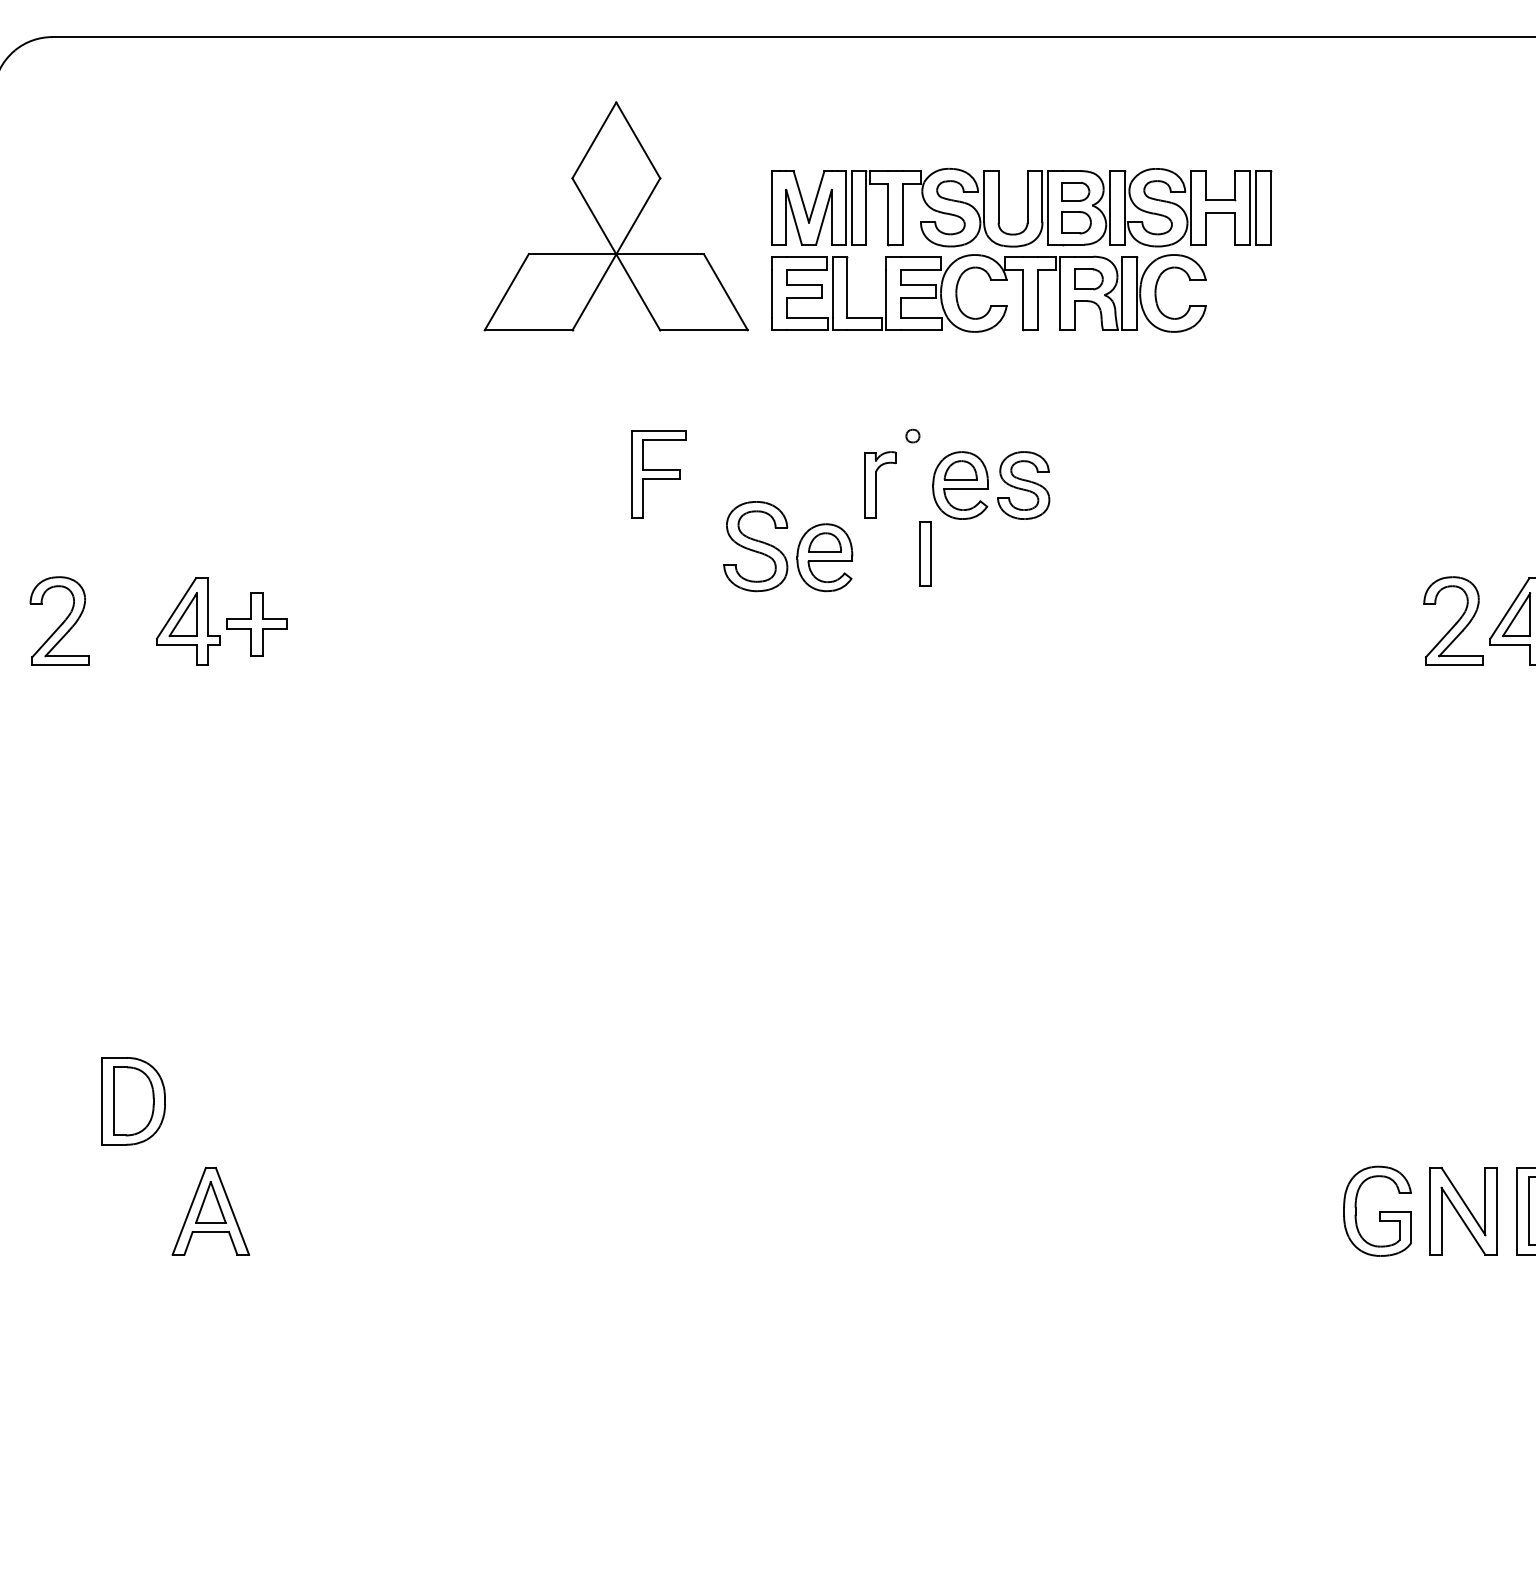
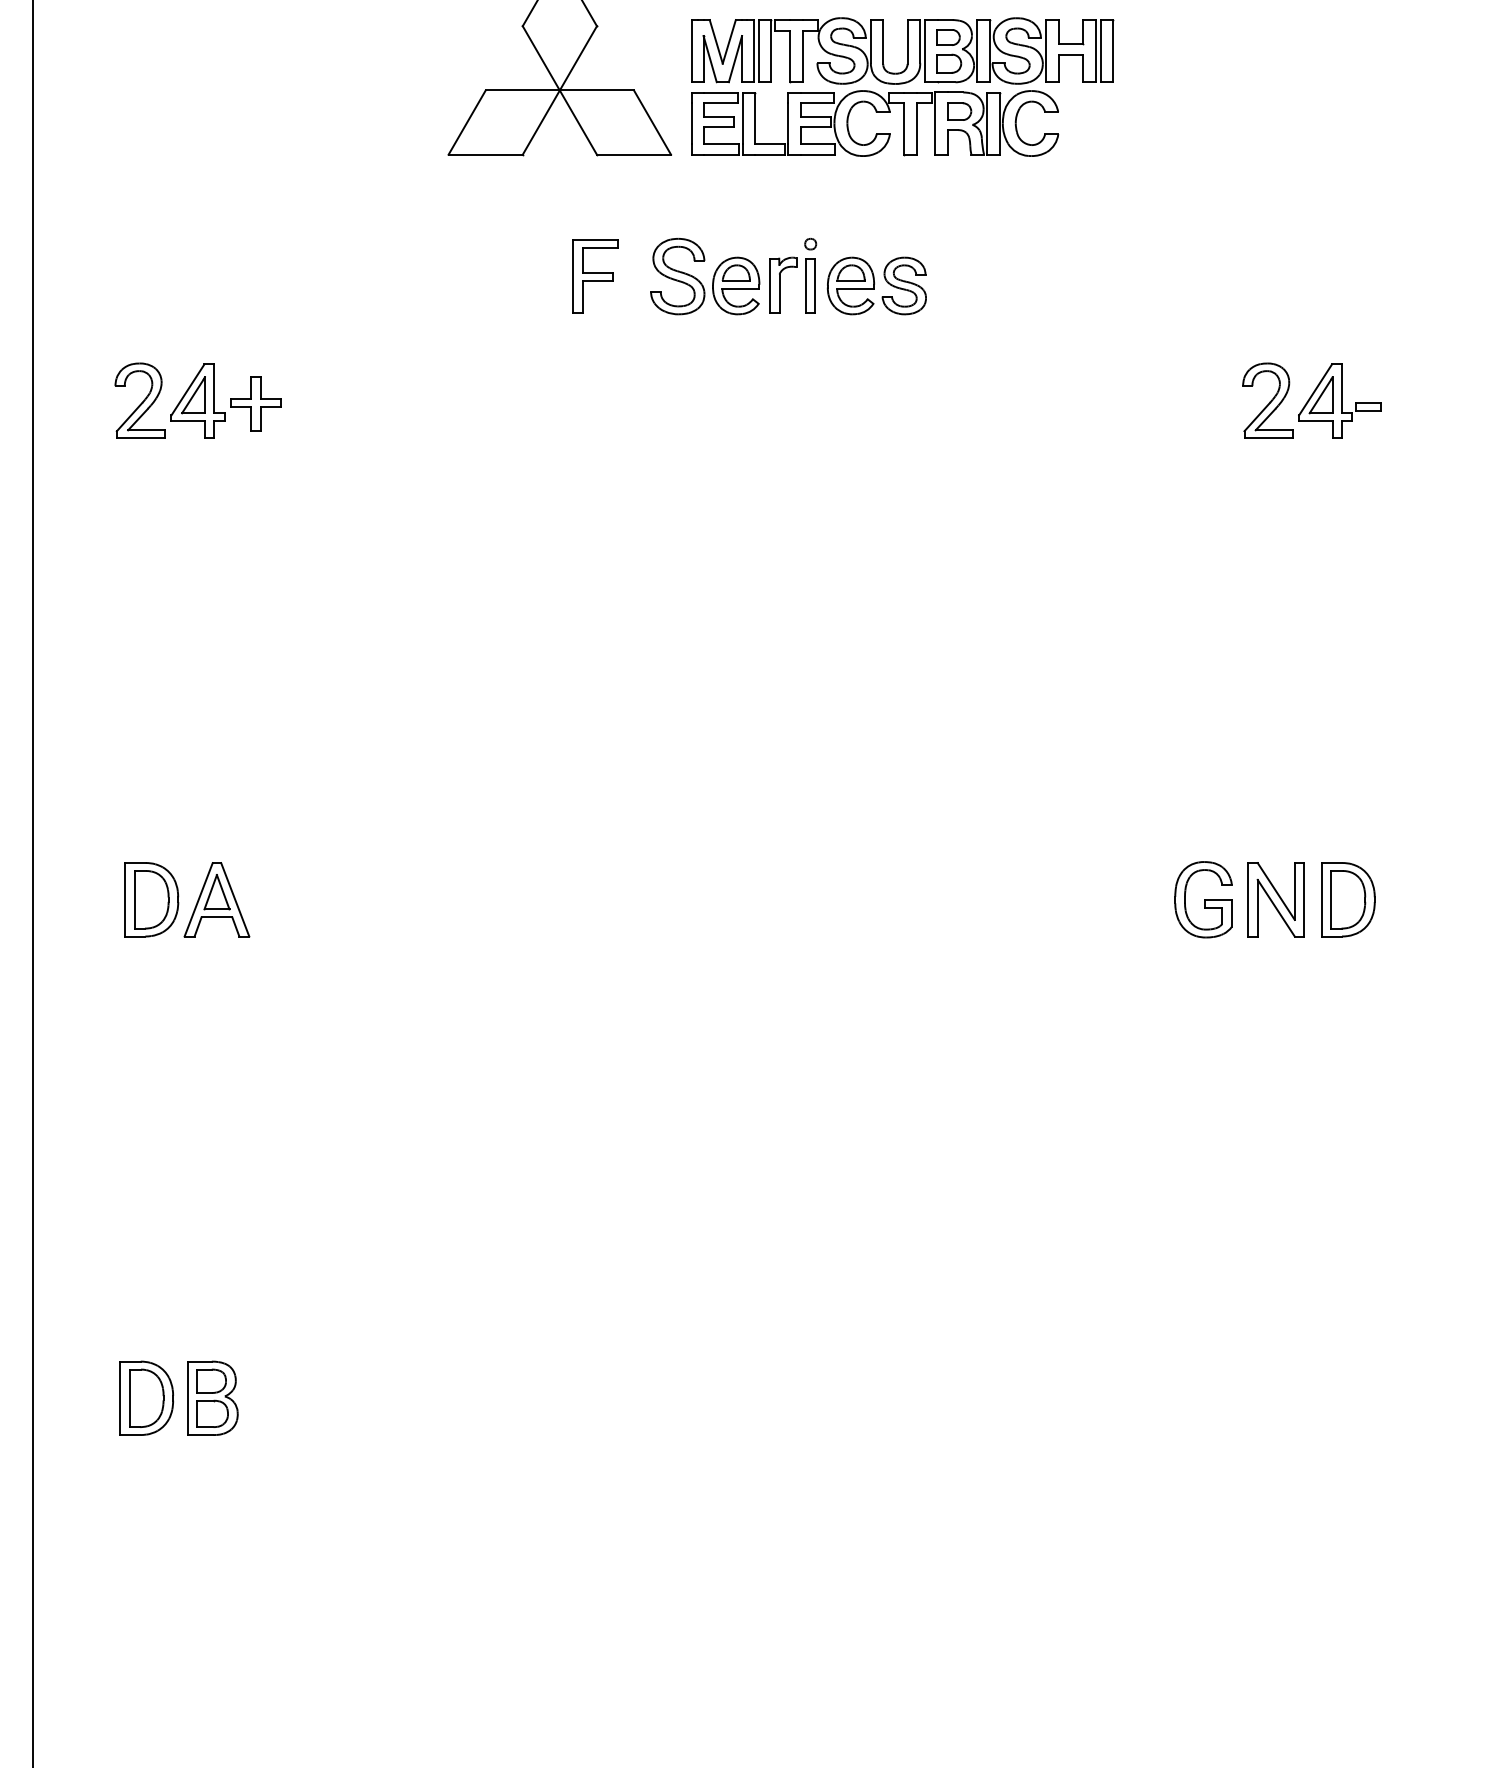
part: (782, 552) -> (700, 281), moved
part: (925, 553) -> (810, 285), moved
part: (58, 620) -> (139, 400), moved
part: (133, 1101) -> (151, 899), moved

